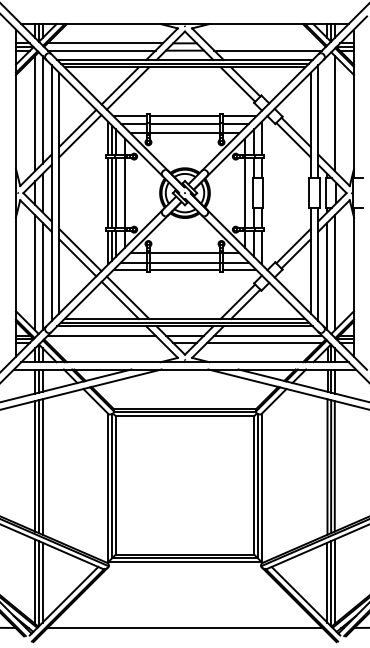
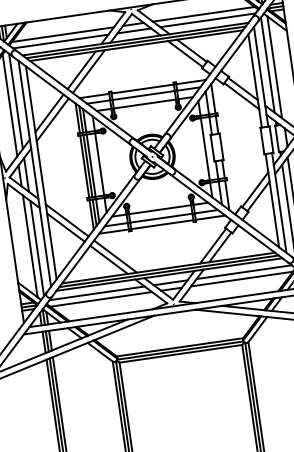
line: (264, 43) -> (203, 14), added
line: (327, 109) -> (267, 64), added
line: (104, 342) -> (100, 299), added

